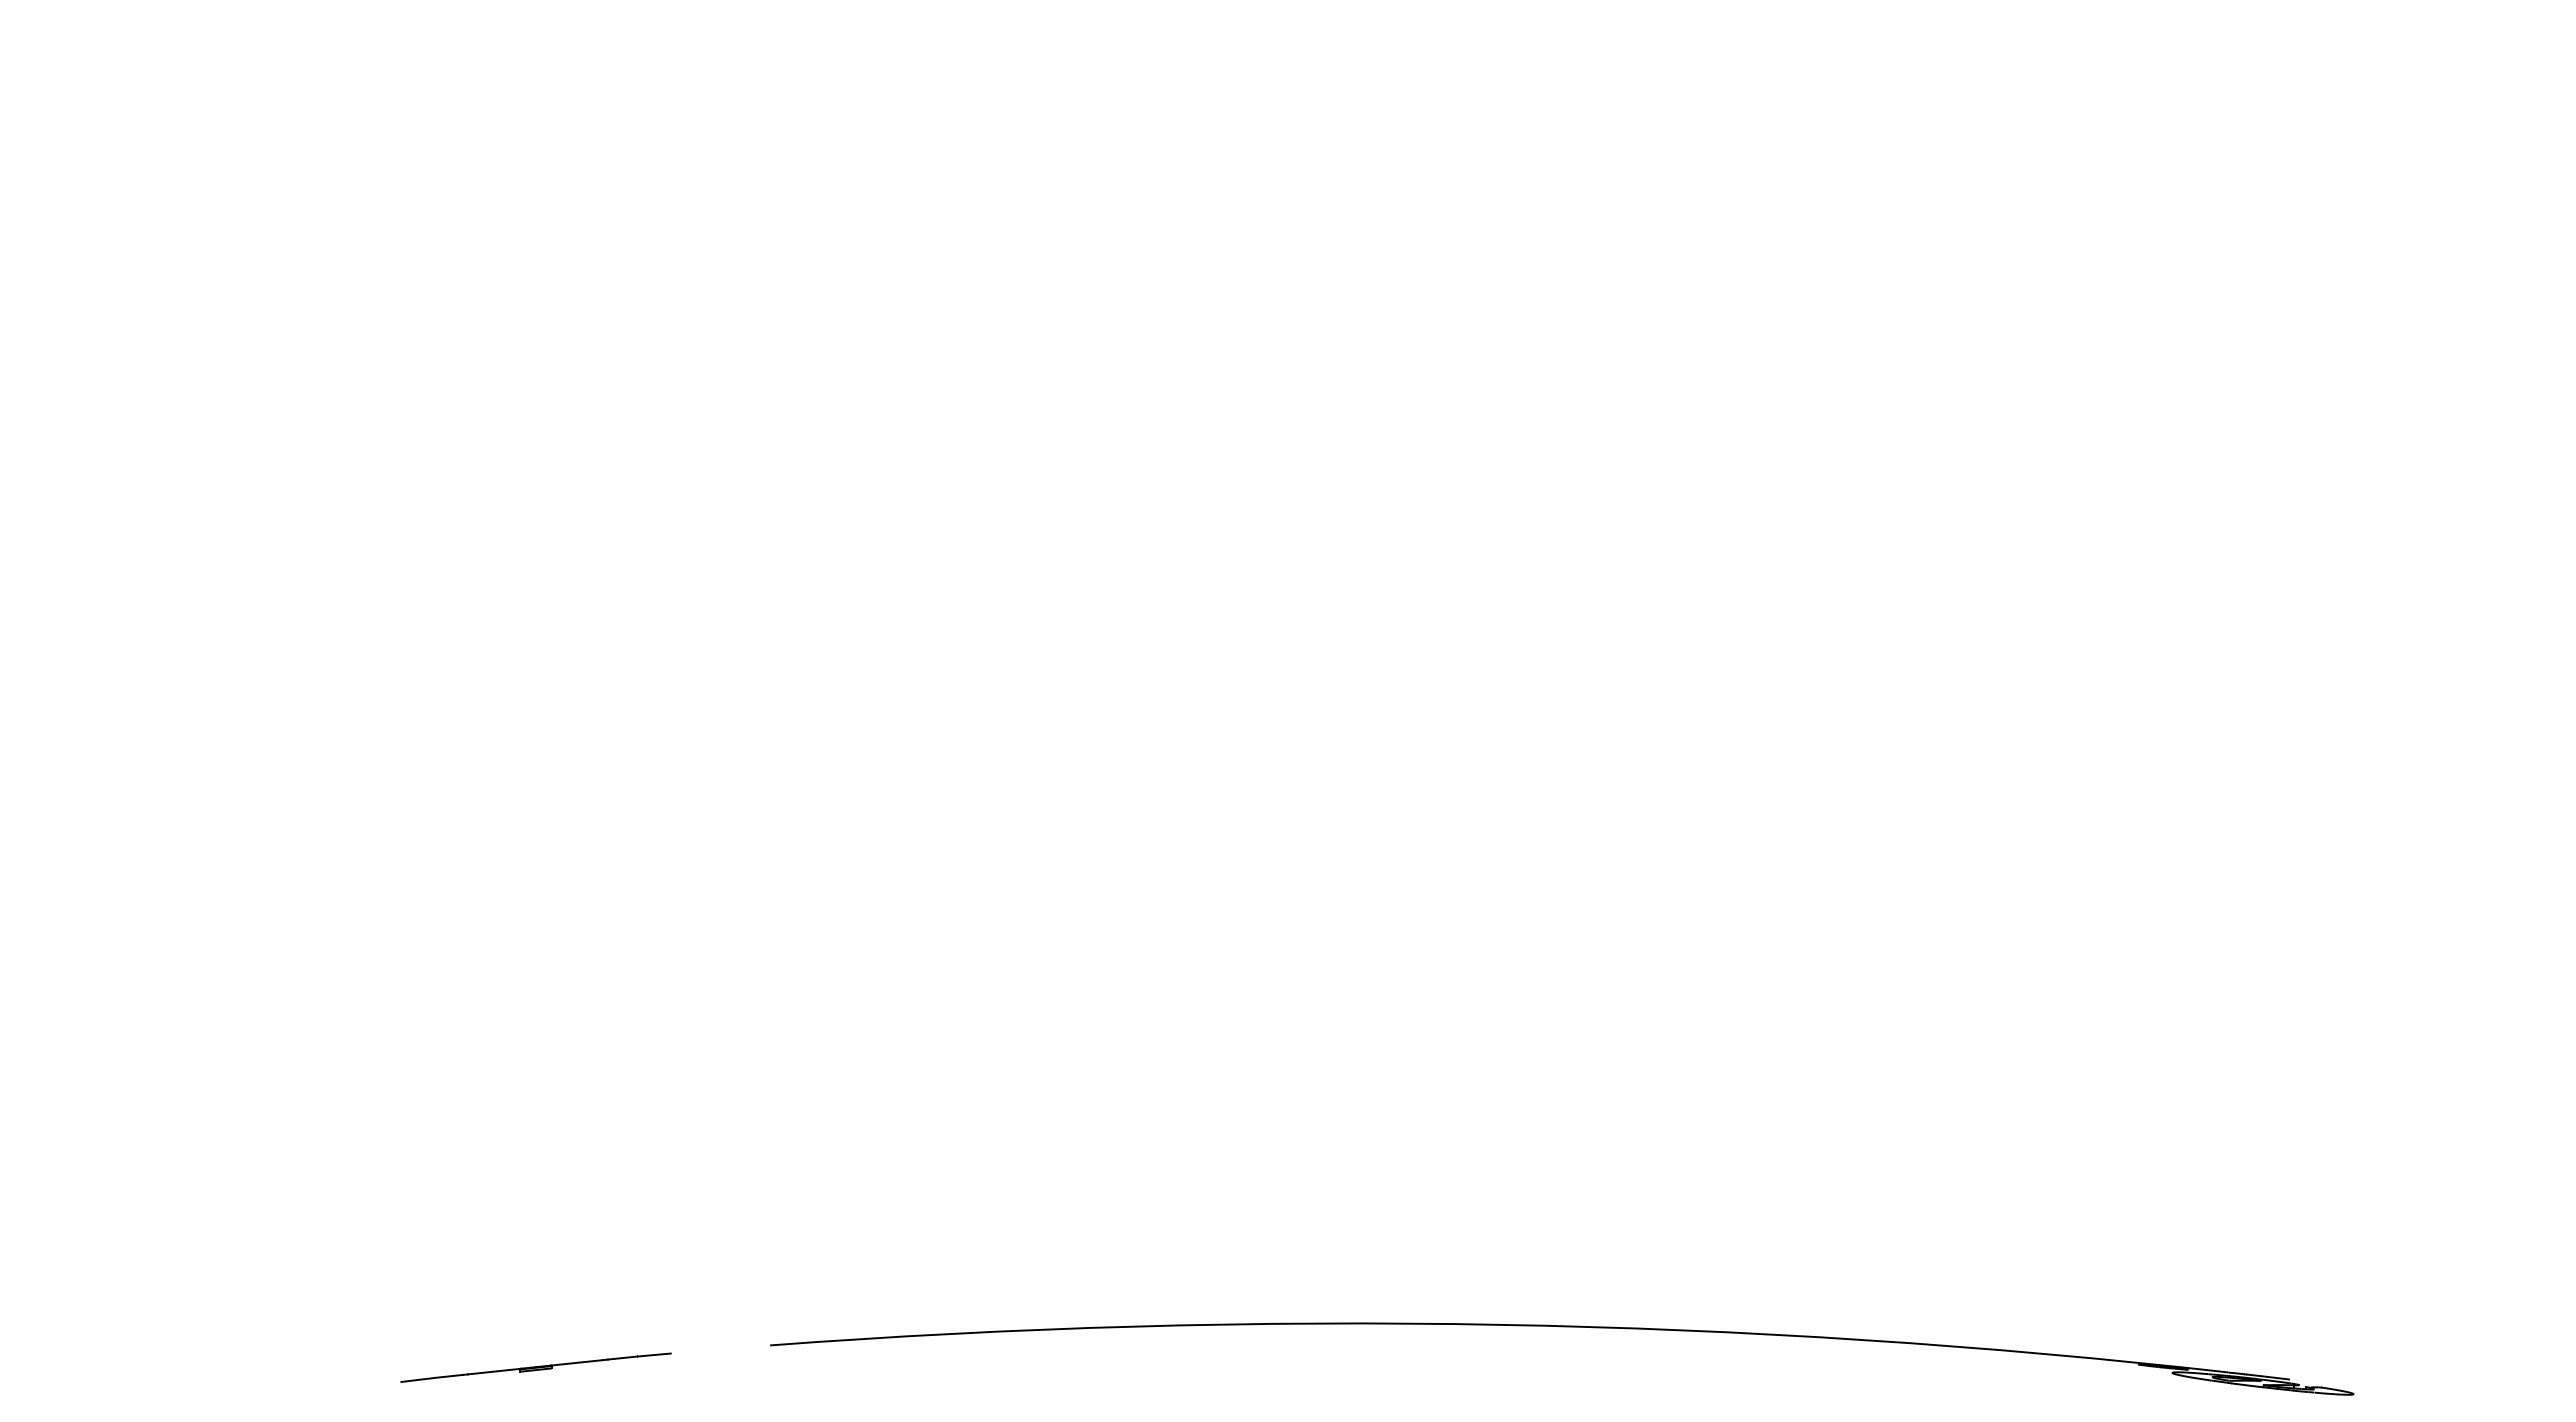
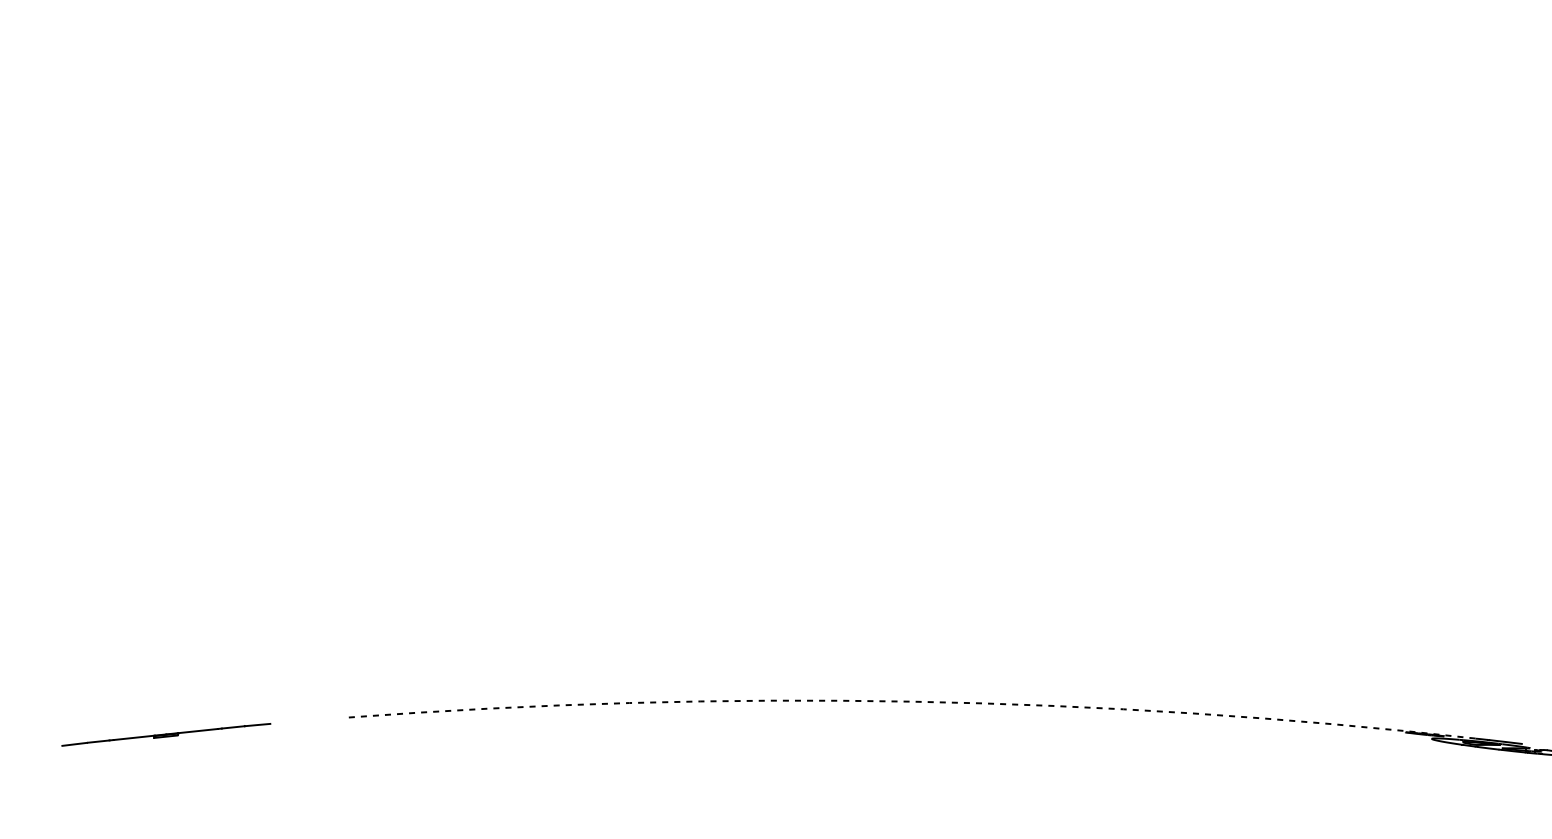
arc: (1500, 1324) -> (912, 701), solid -> dashed

